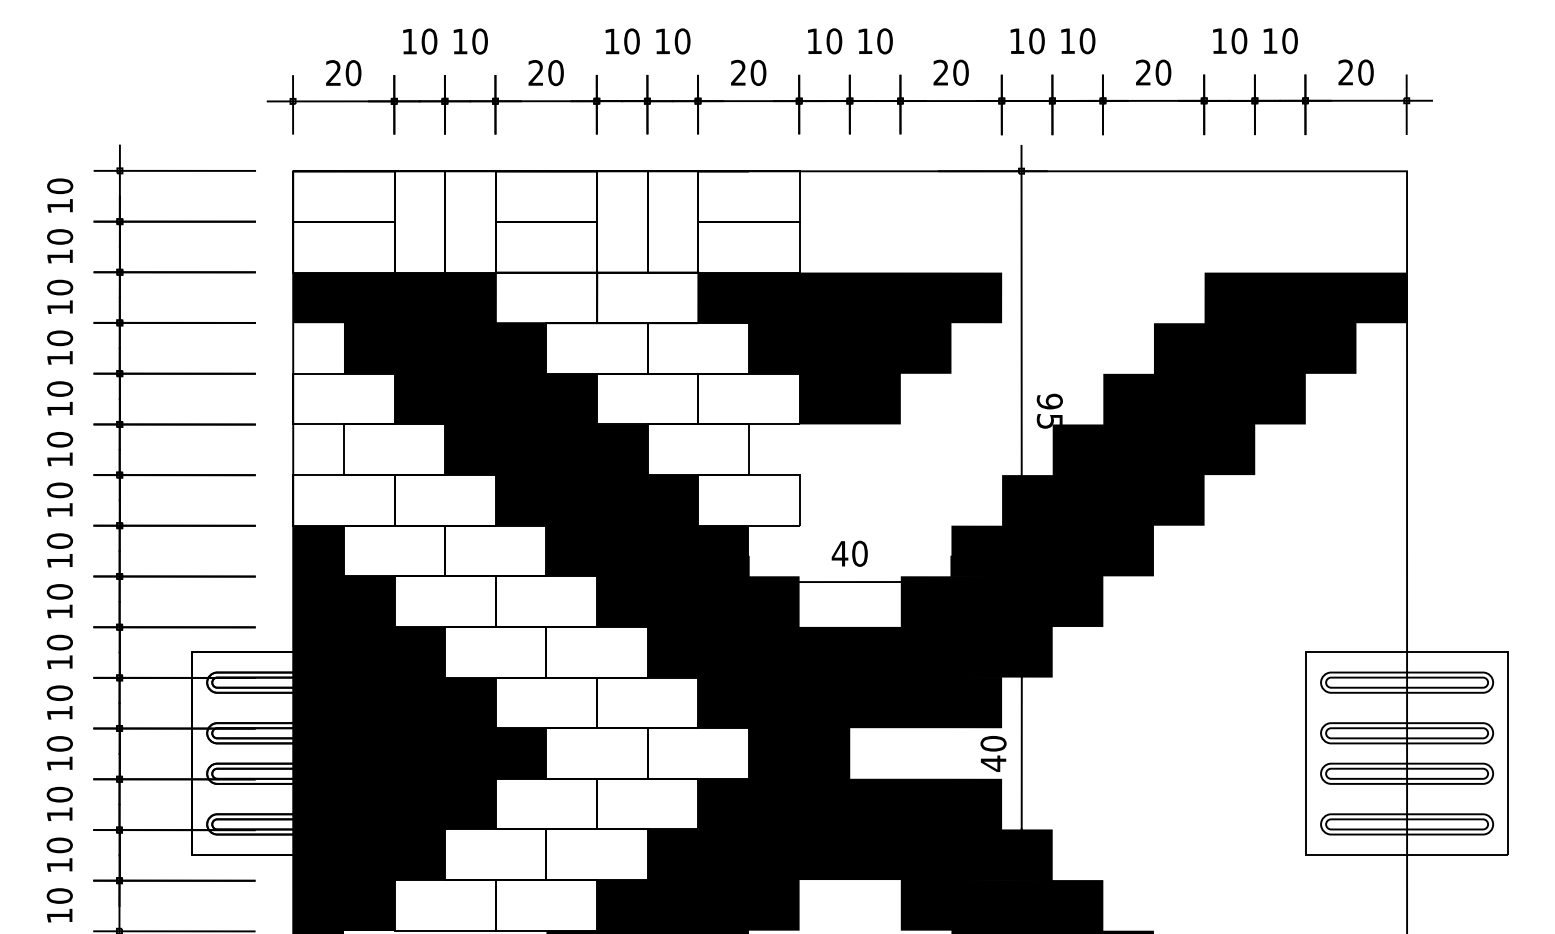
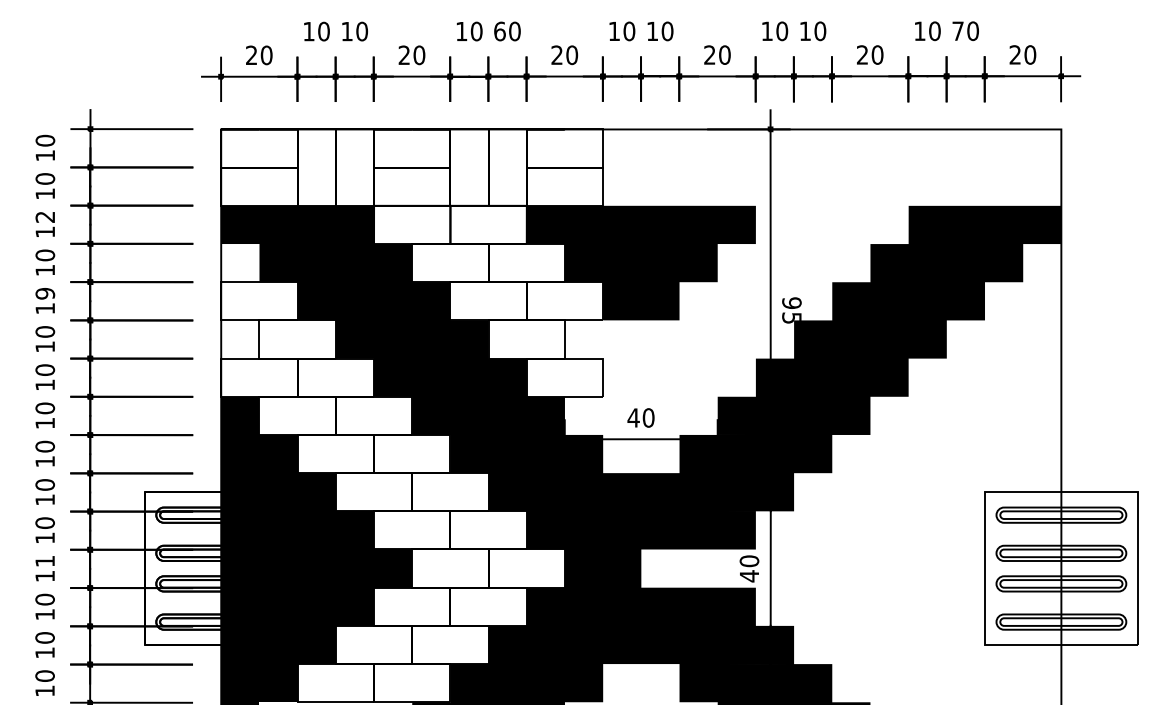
text: (1269, 40) -> (957, 30), 10 -> 70
text: (662, 41) -> (499, 31), 10 -> 60
text: (60, 287) -> (45, 217), 10 -> 12
text: (60, 388) -> (45, 293), 10 -> 19
text: (59, 743) -> (44, 561), 10 -> 11

